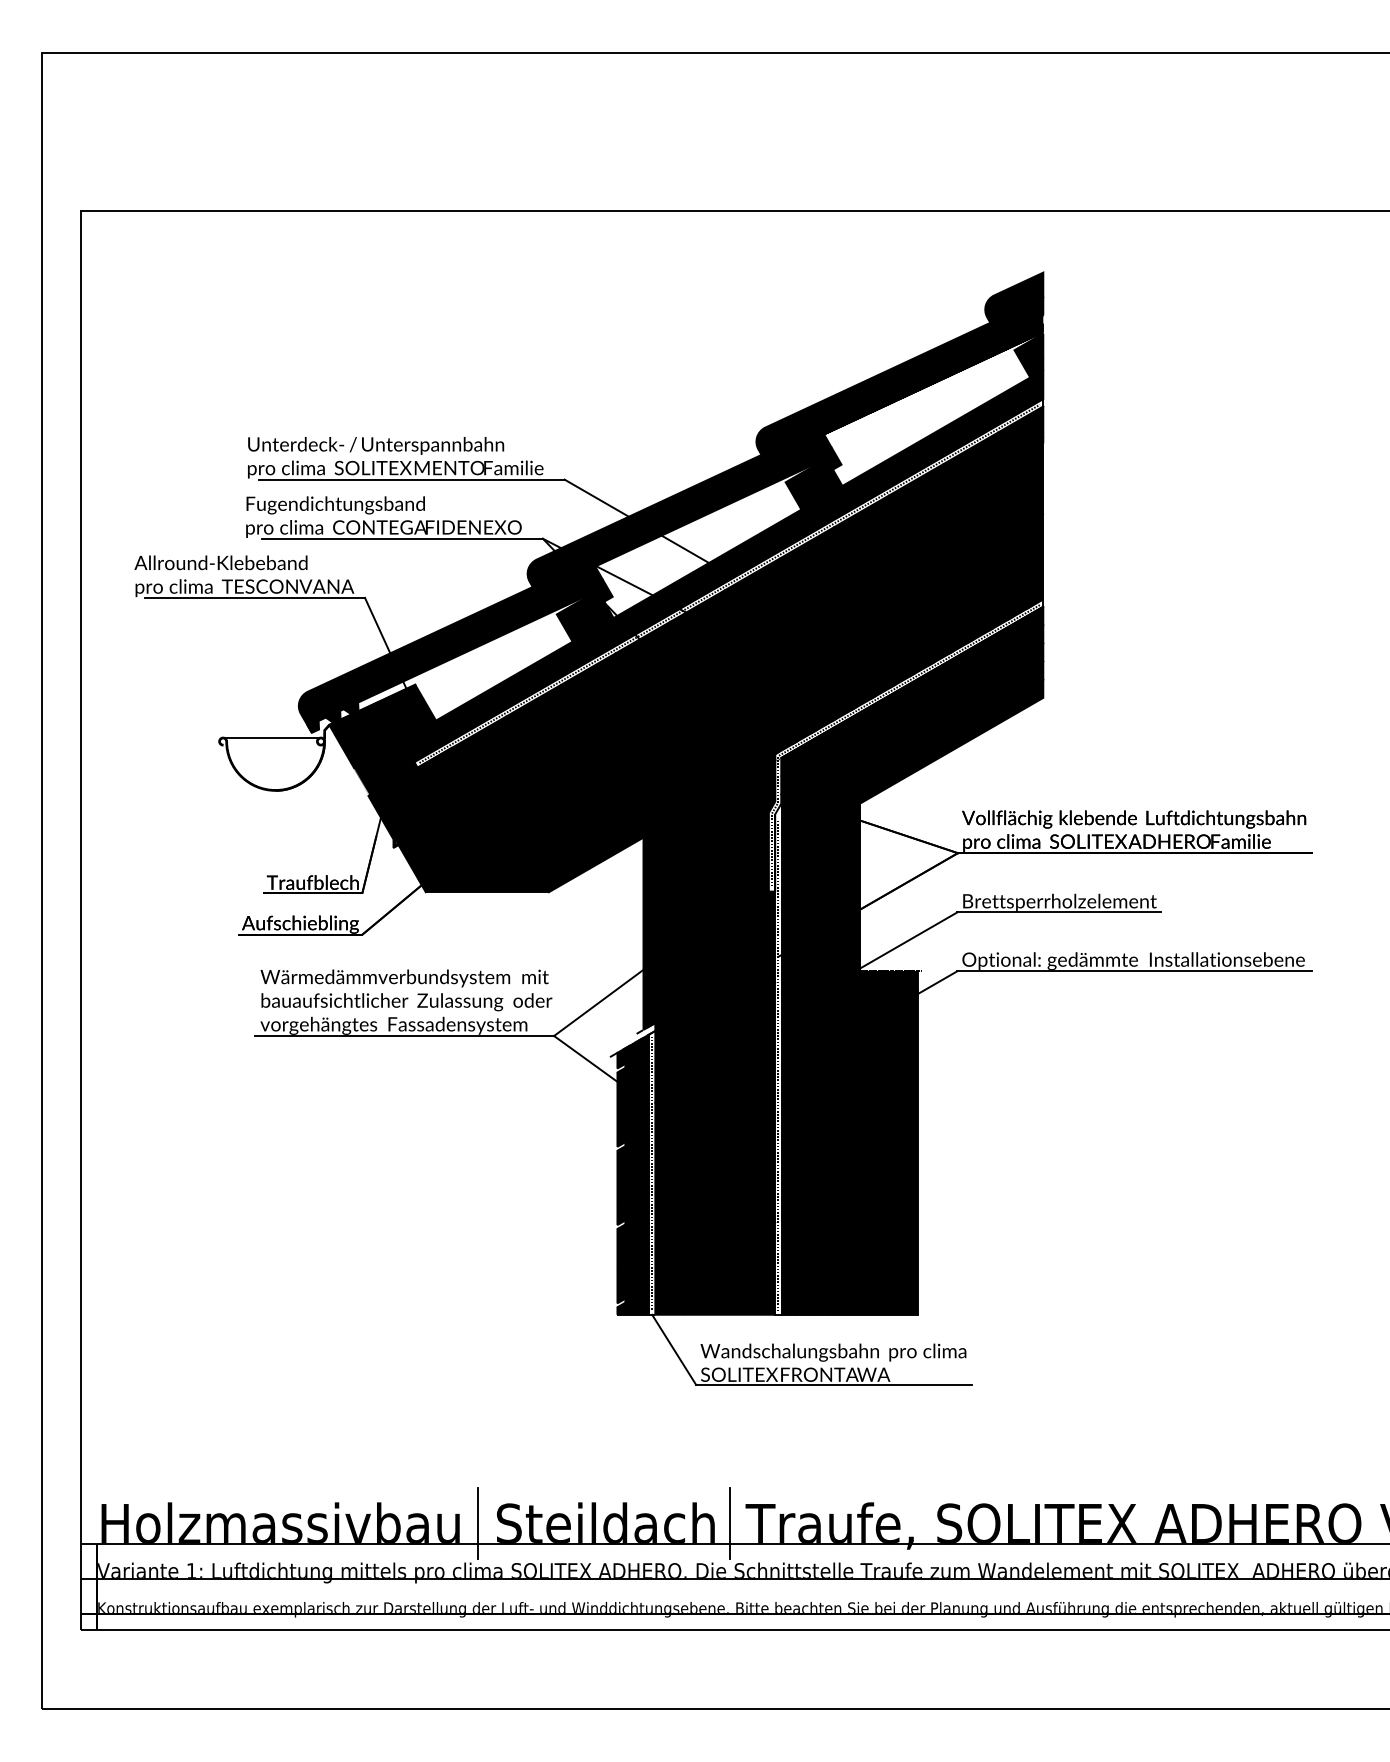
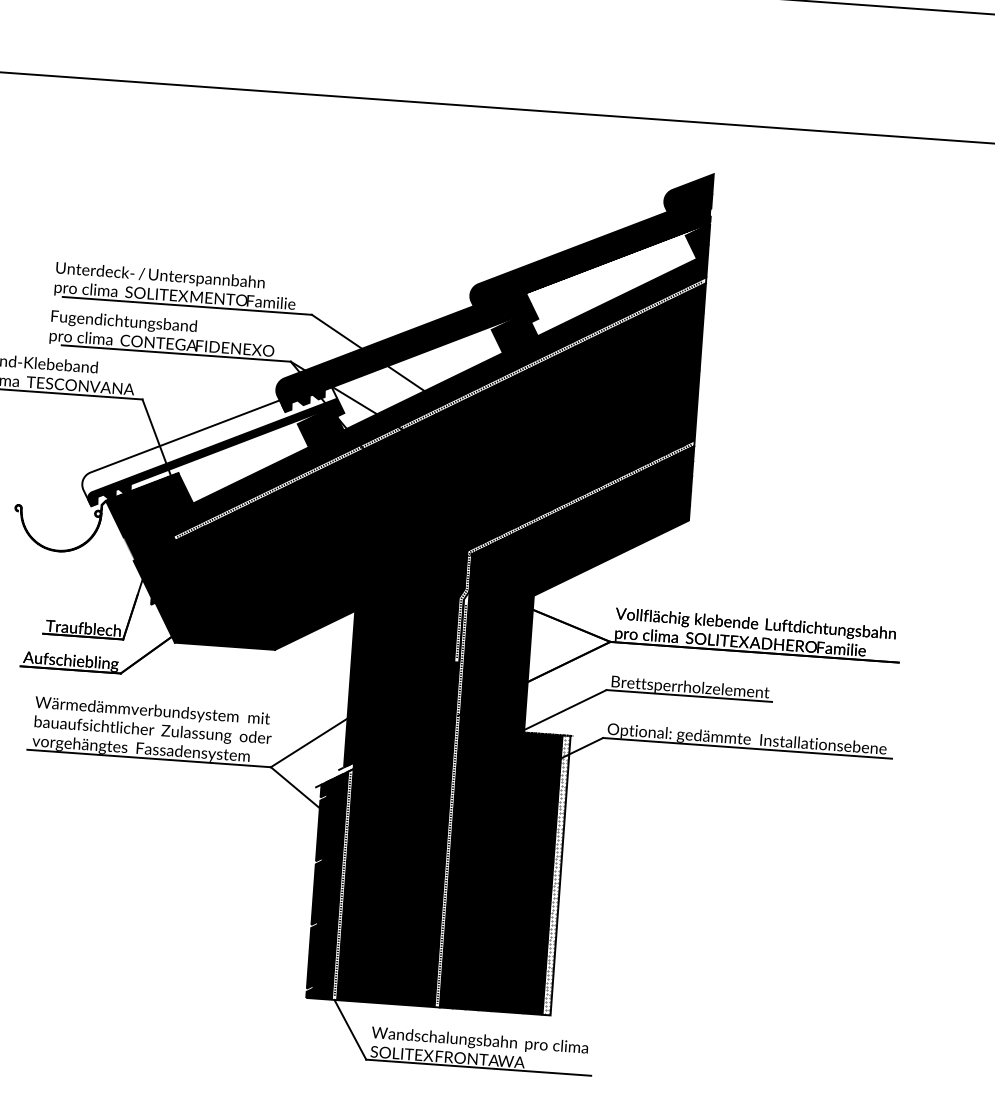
fill: (450, 646) -> (209, 444), removed
line: (271, 737) -> (58, 507), removed
fill: (912, 1142) -> (556, 874), removed

